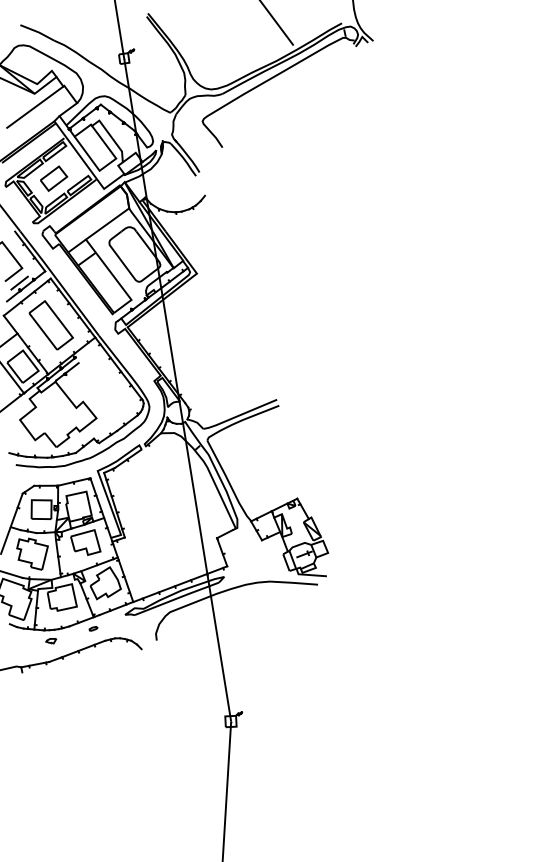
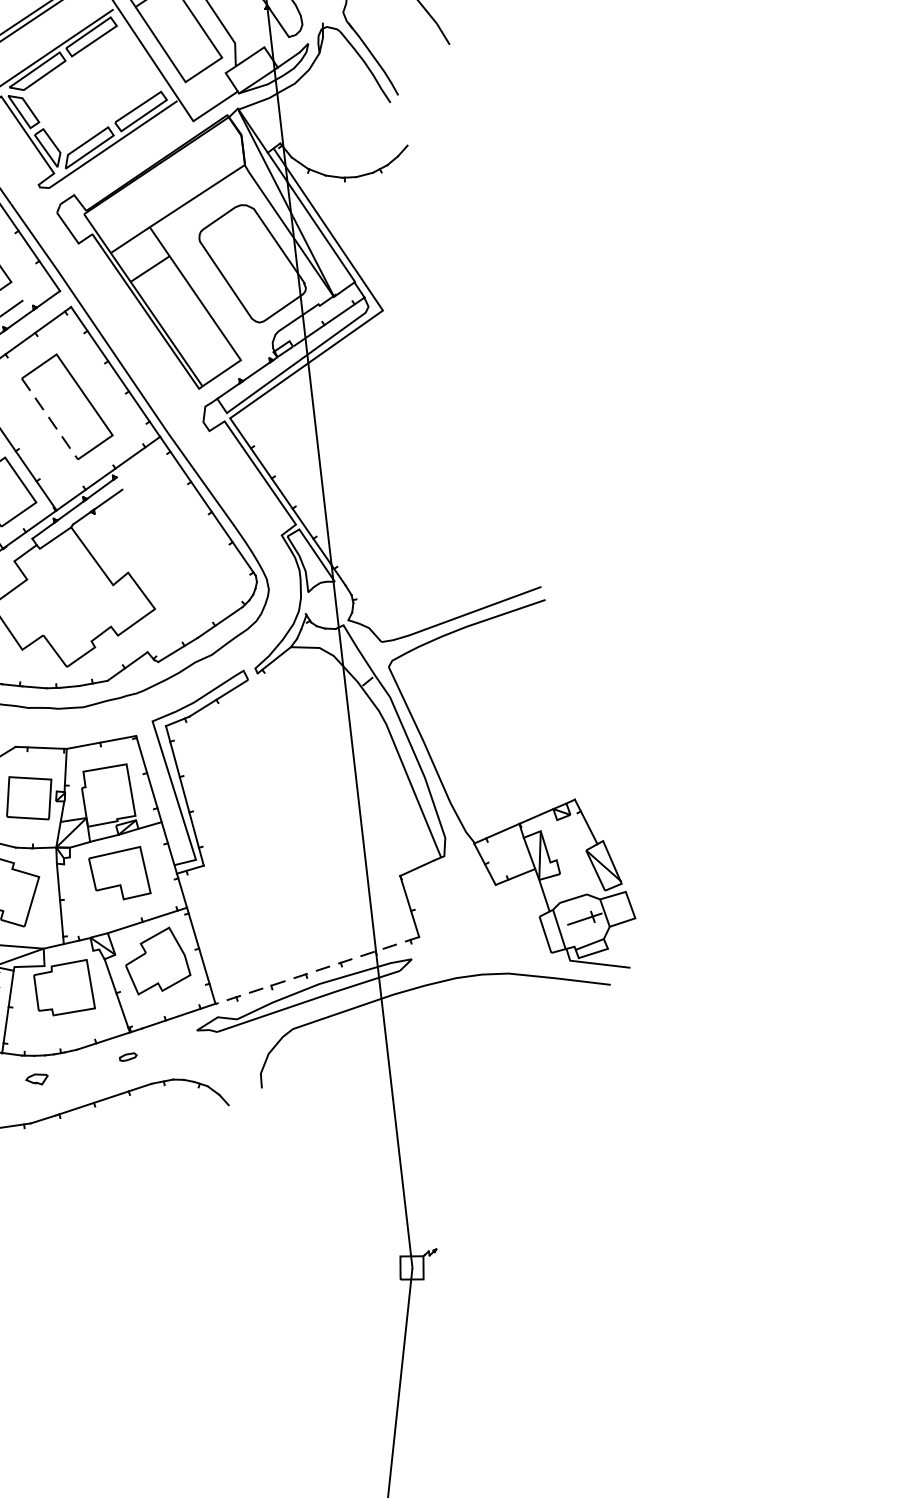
line: (56, 183) -> (92, 104), removed
line: (43, 331) -> (50, 418), solid -> dashed
line: (179, 584) -> (315, 971), solid -> dashed

